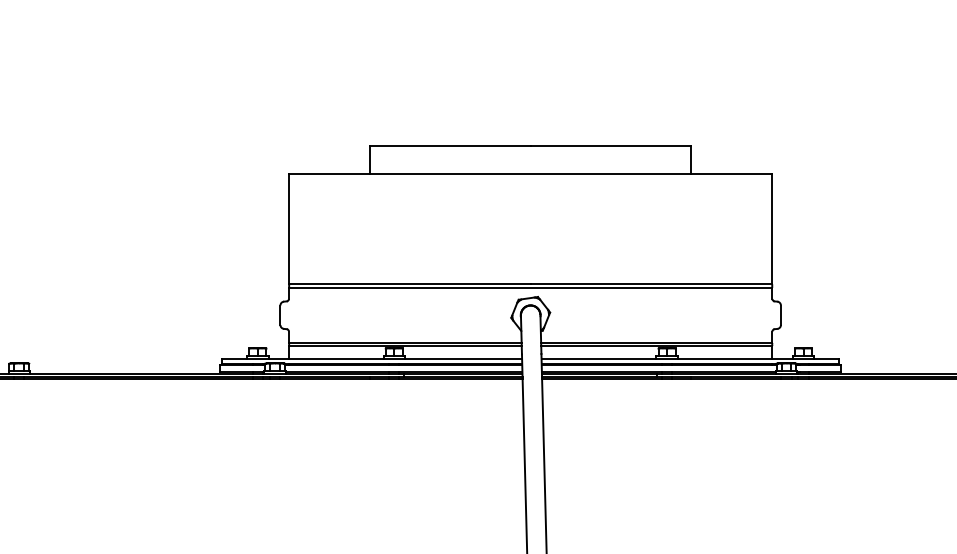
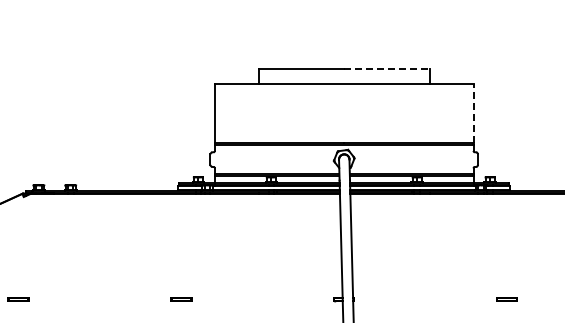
line: (611, 146) -> (387, 69), solid -> dashed
line: (772, 229) -> (473, 113), solid -> dashed

